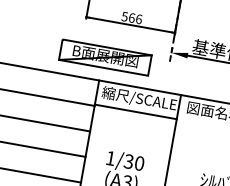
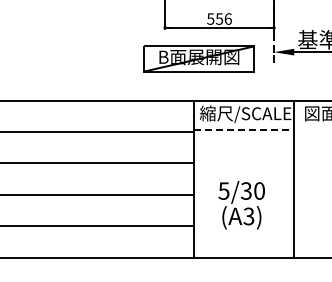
text: (132, 17) -> (219, 18), 566 -> 556
part: (104, 57) -> (198, 58), moved
line: (136, 112) -> (244, 130), solid -> dashed
text: (110, 157) -> (223, 190), 1/30 -> 5/30

